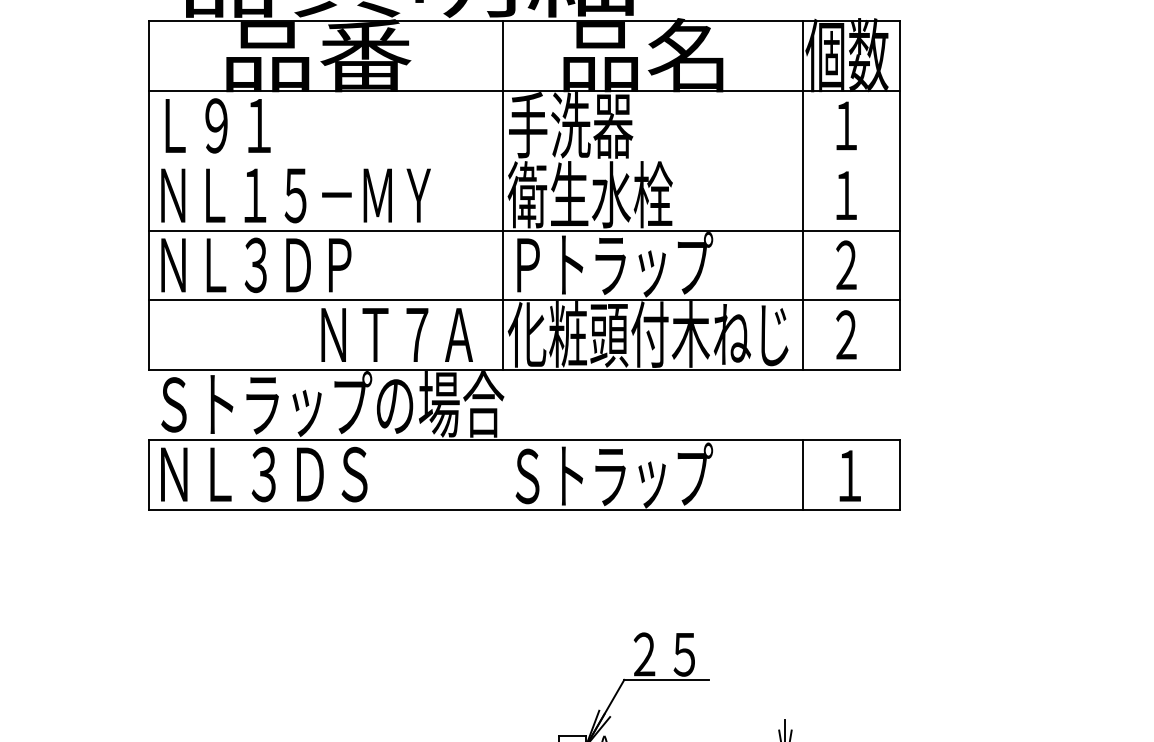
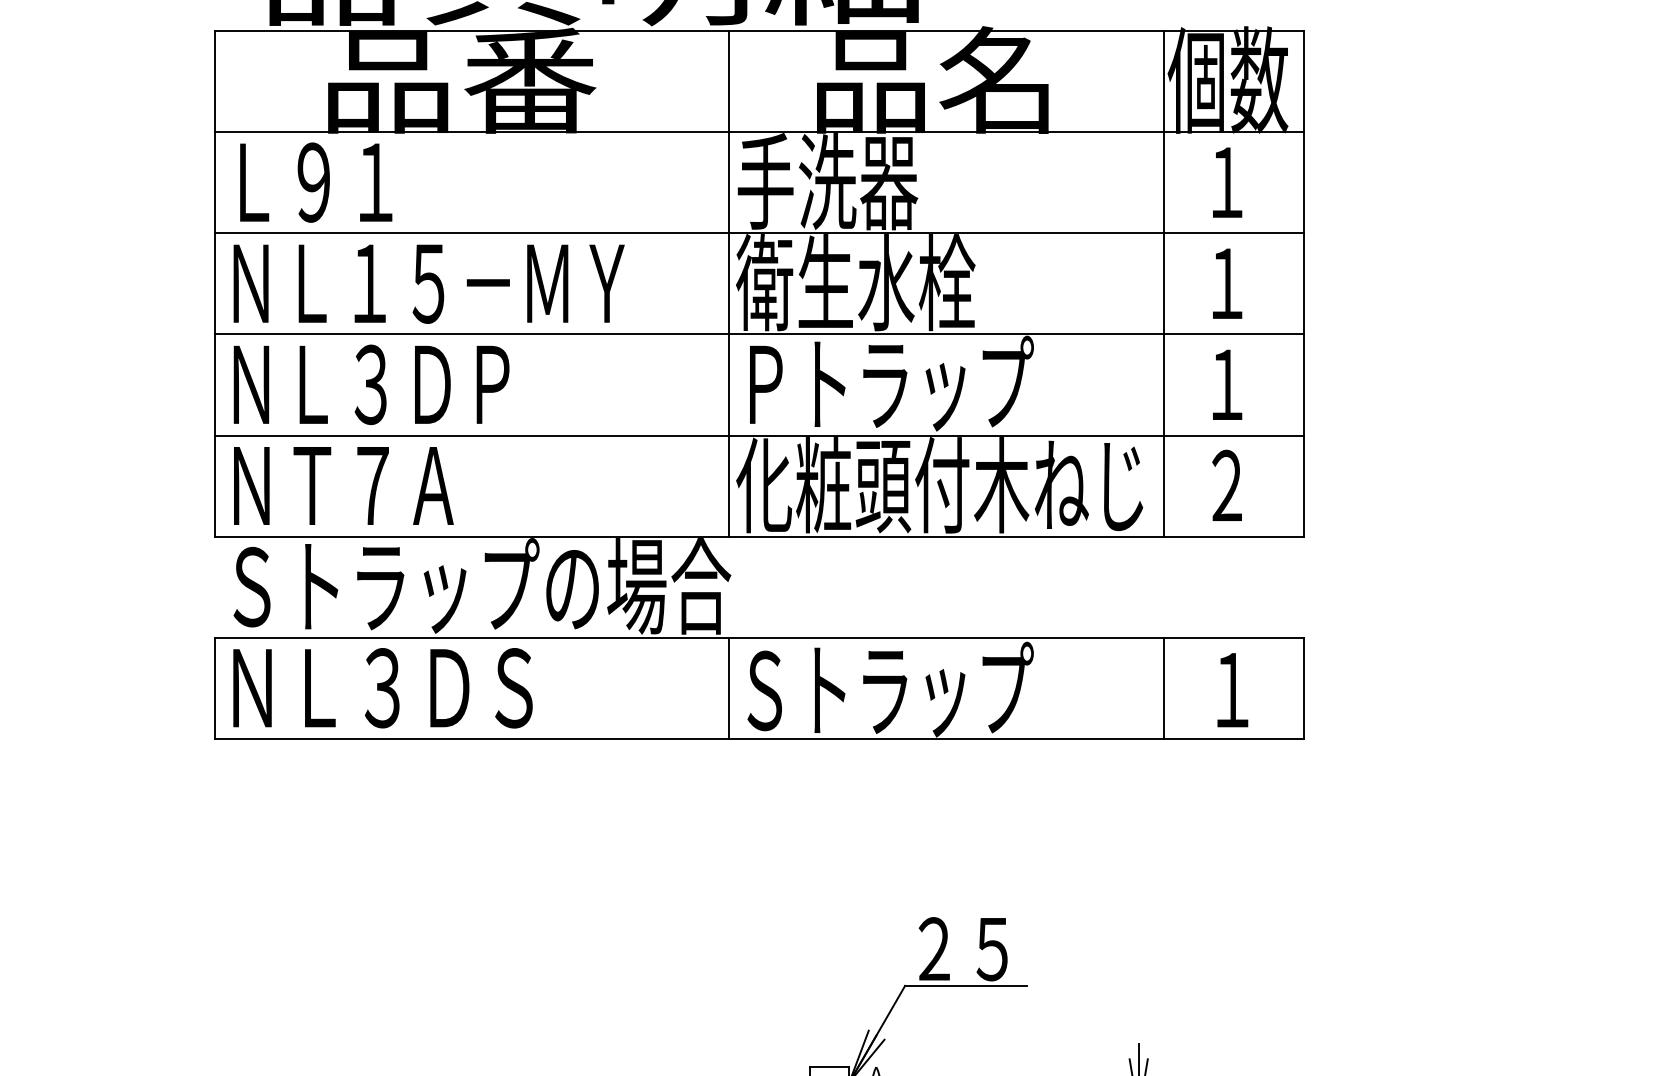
line: (523, 160) -> (758, 232), added
text: (846, 264) -> (1227, 383), ２ -> １
text: (396, 334) -> (342, 485), moved
line: (502, 474) -> (728, 688), added

